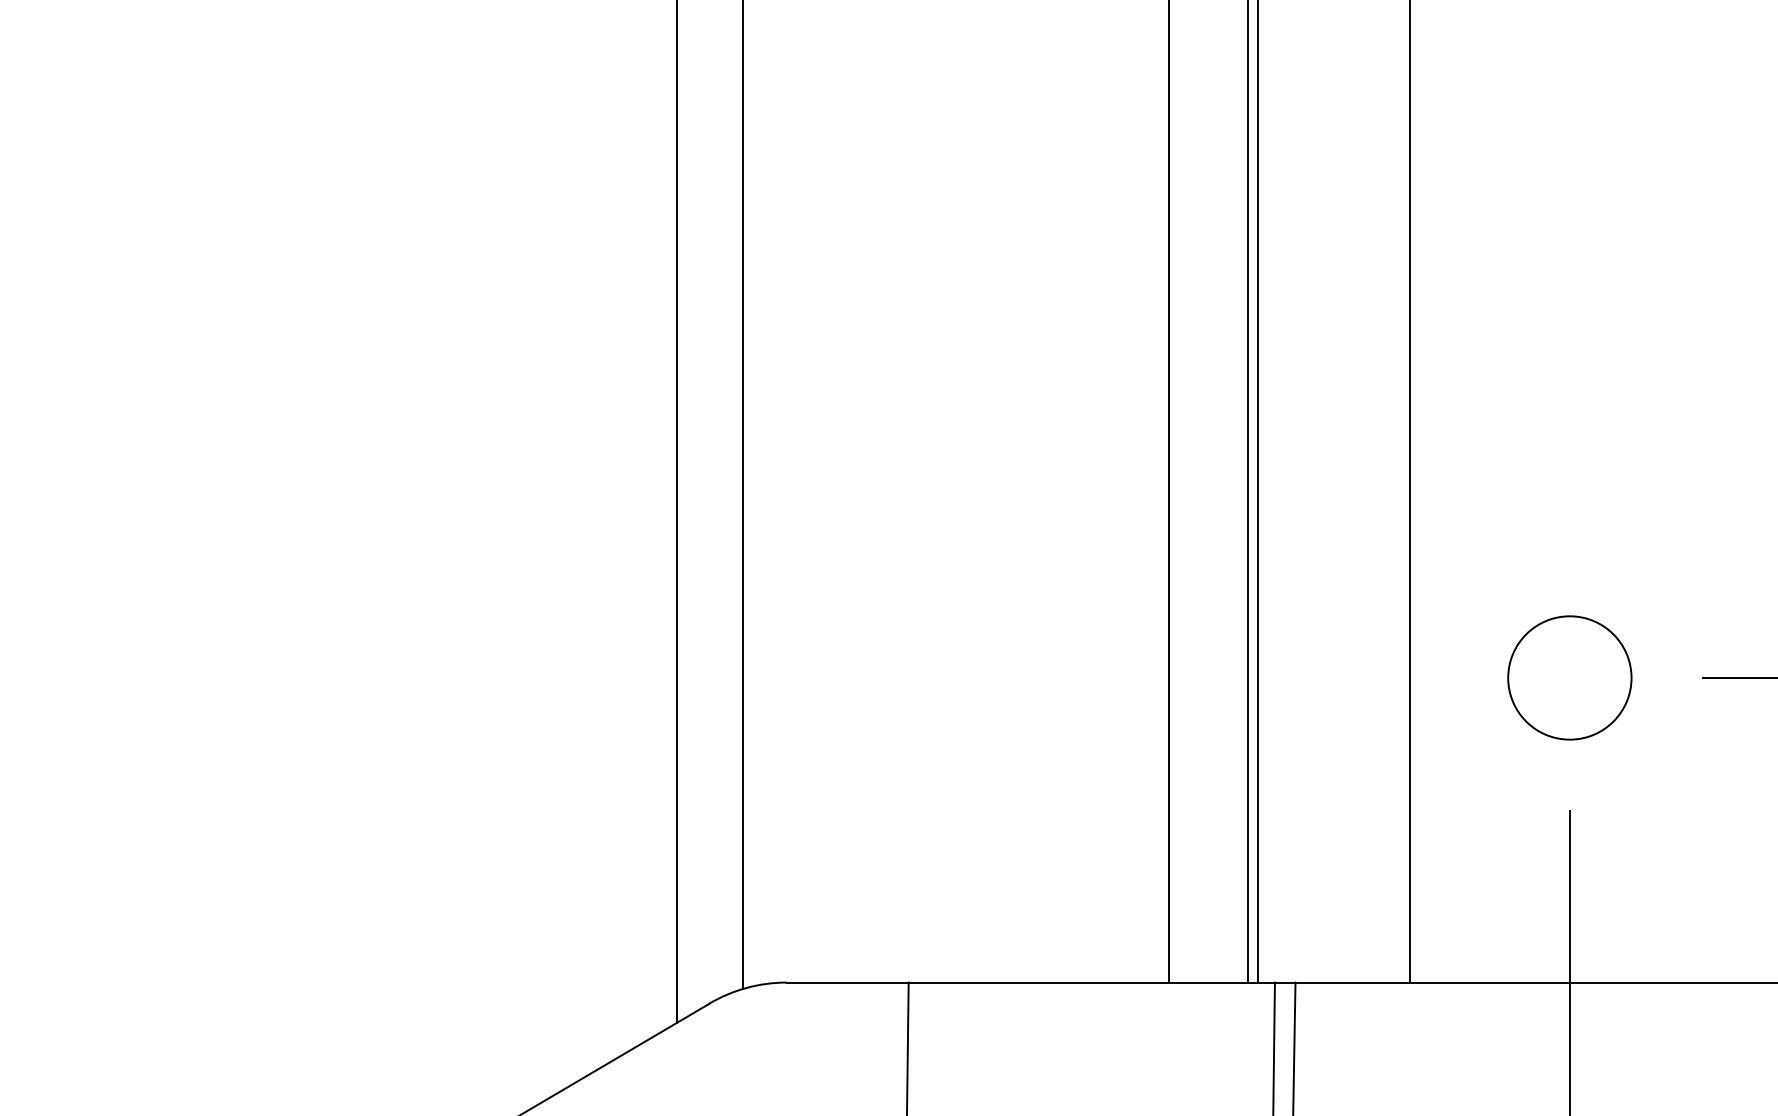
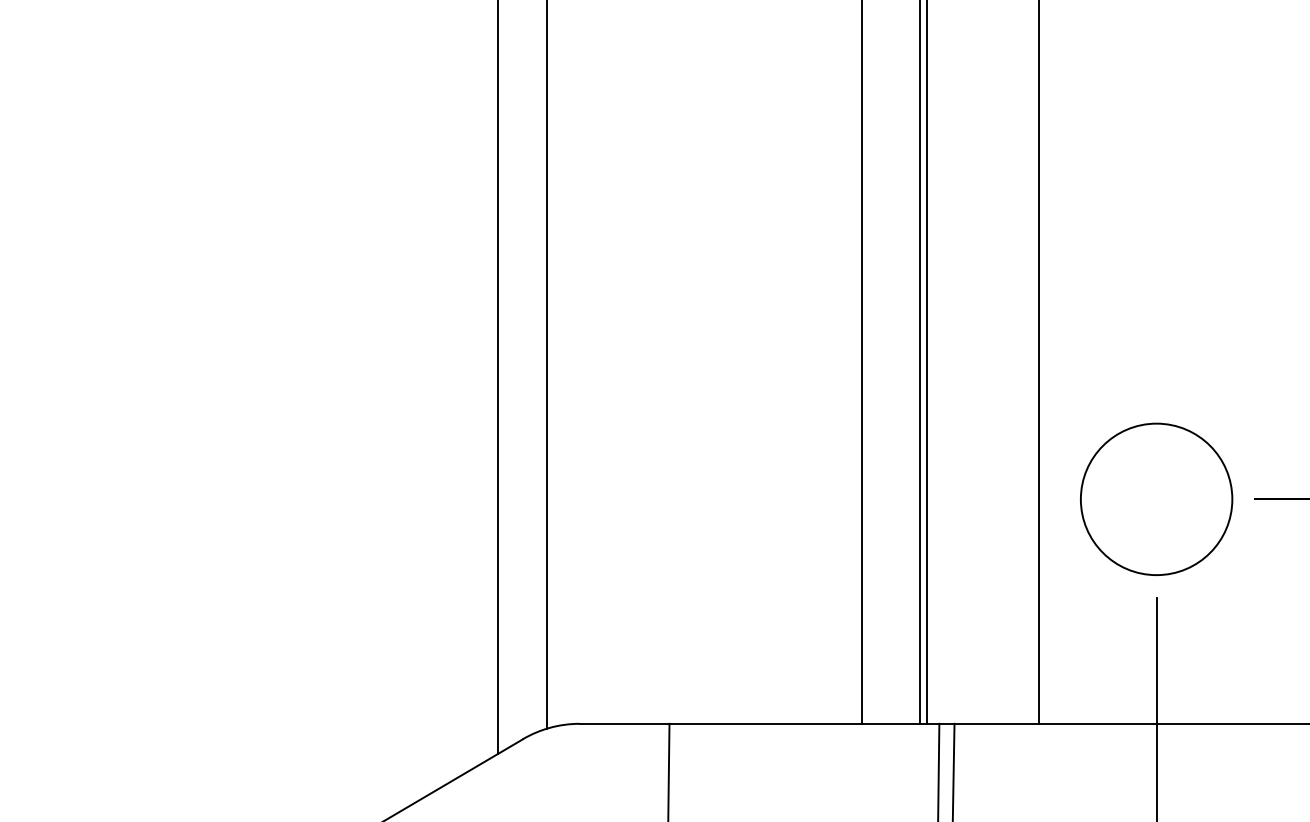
circle: (1569, 677) -> (1156, 499), size x1.67

